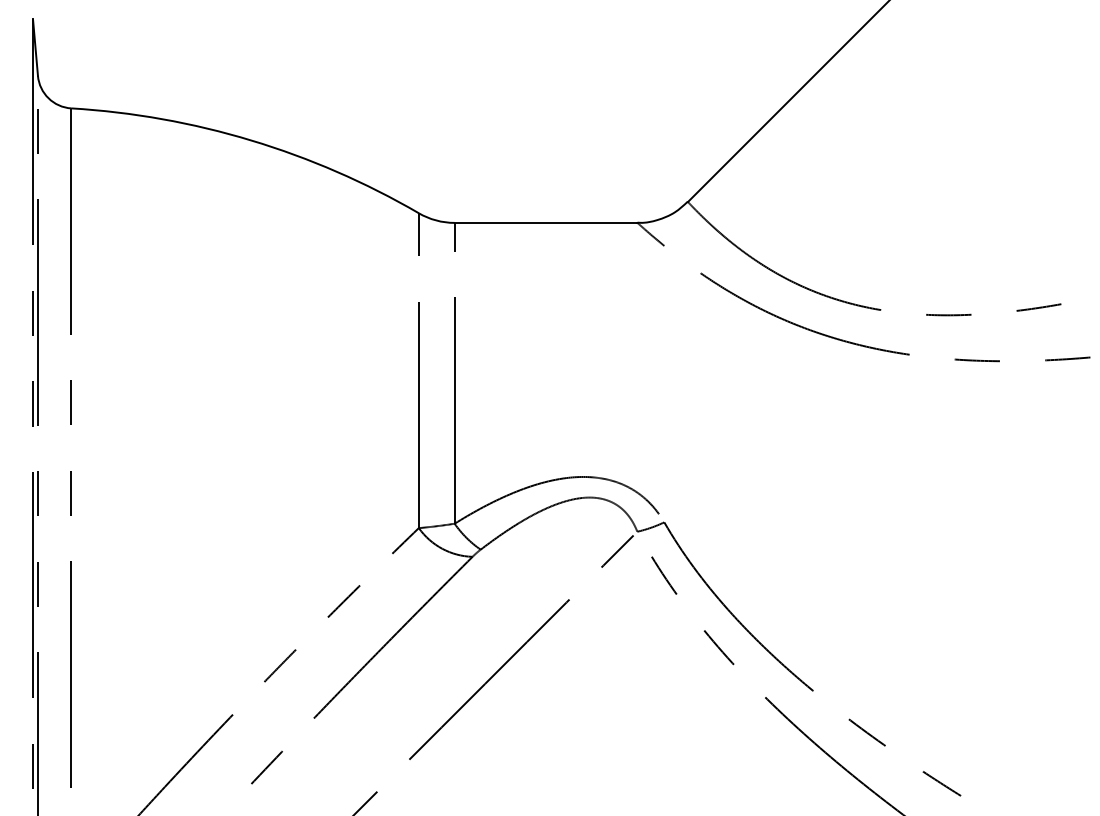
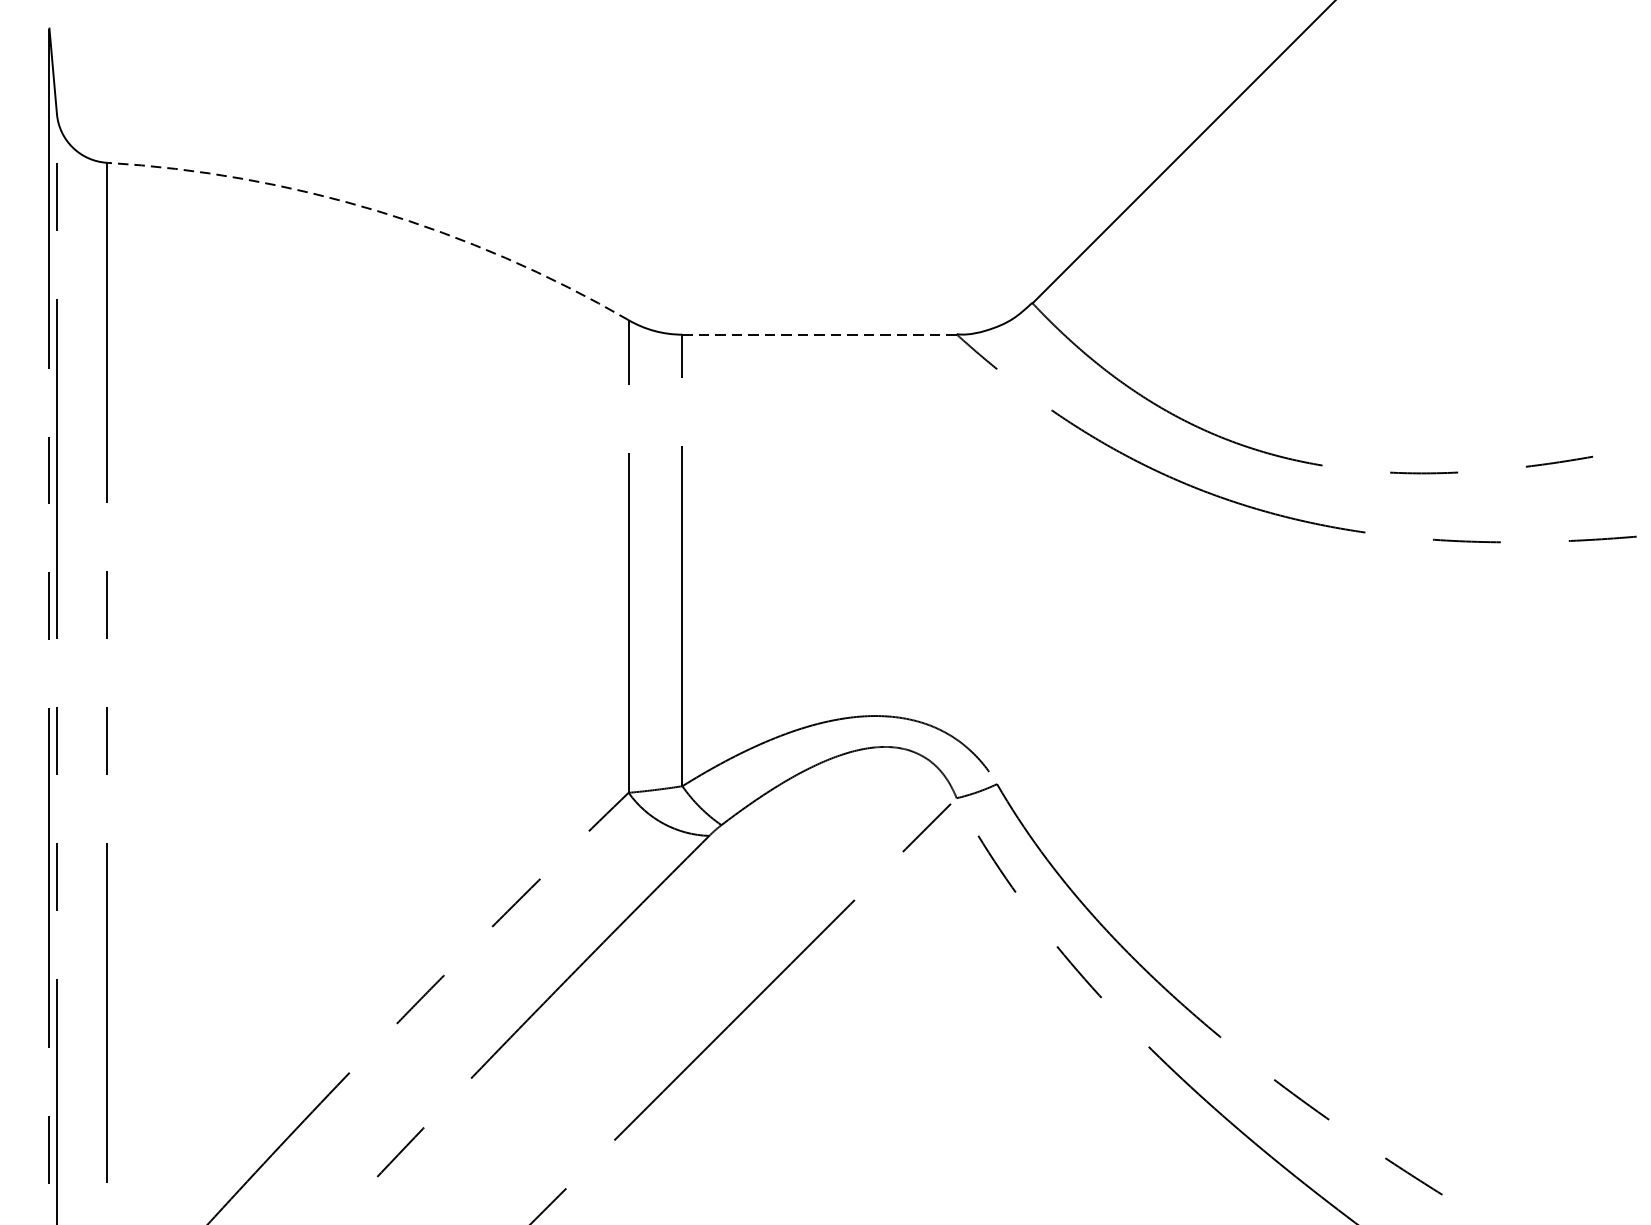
arc: (251, 140) -> (377, 210), solid -> dashed
line: (545, 222) -> (818, 334), solid -> dashed

